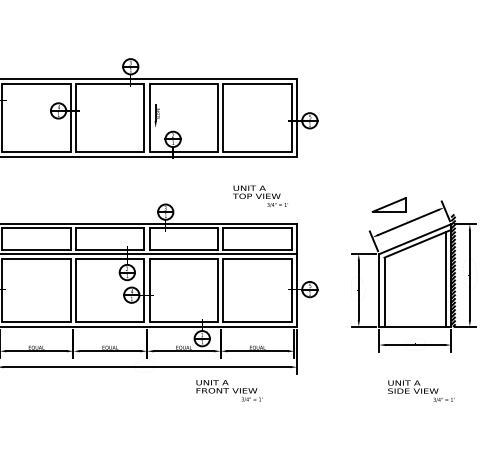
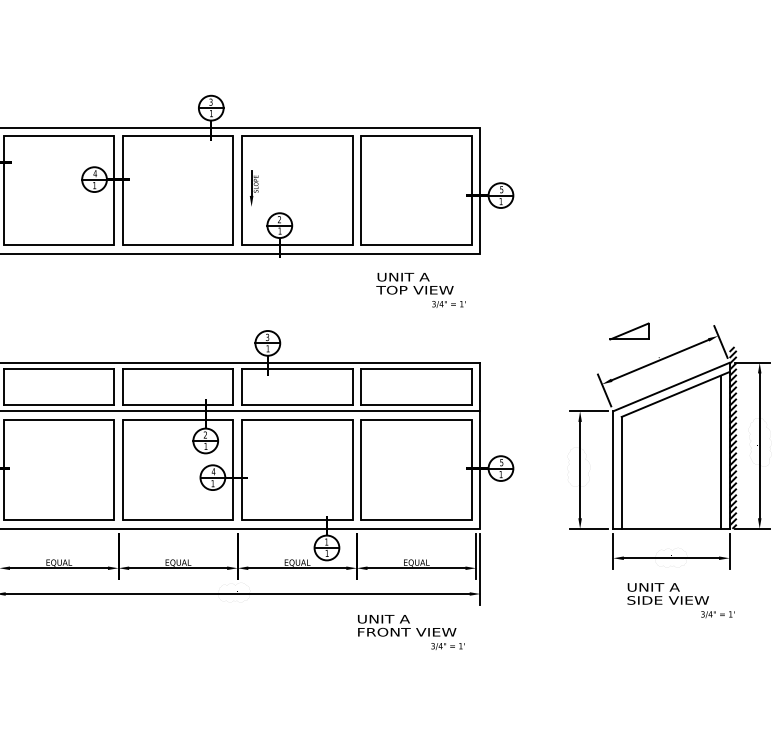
text: (260, 196) -> (421, 290), moved
part: (389, 204) -> (629, 330), size x0.71
text: (229, 390) -> (411, 631), moved
text: (421, 390) -> (681, 599), moved

